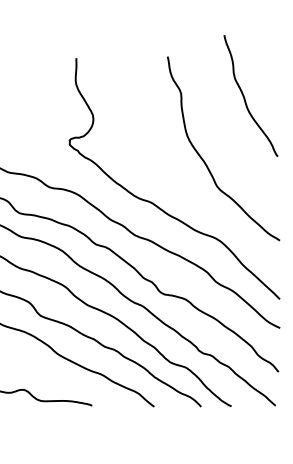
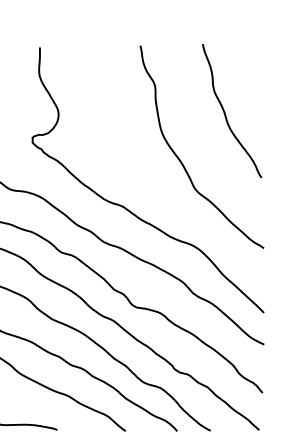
curve: (245, 98) -> (226, 113), moved

